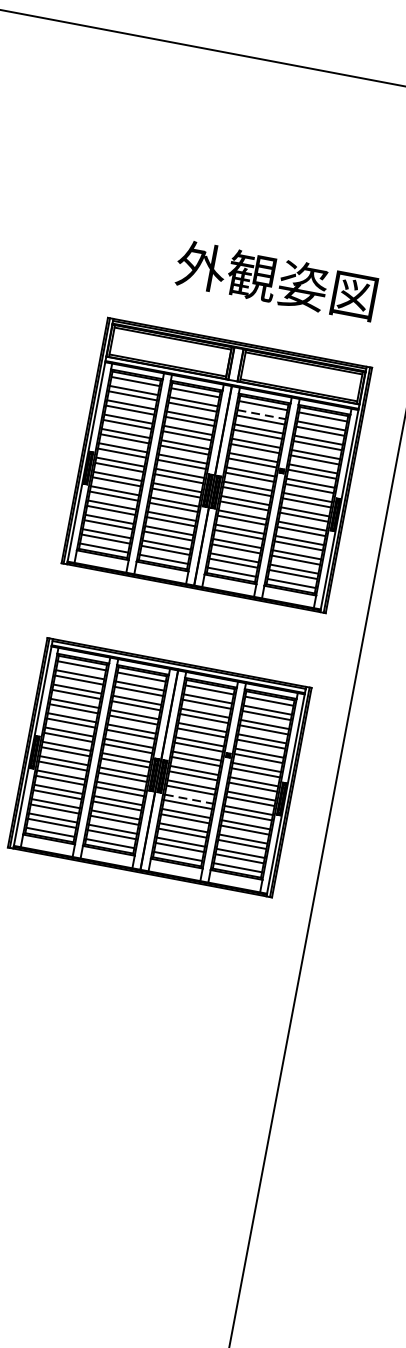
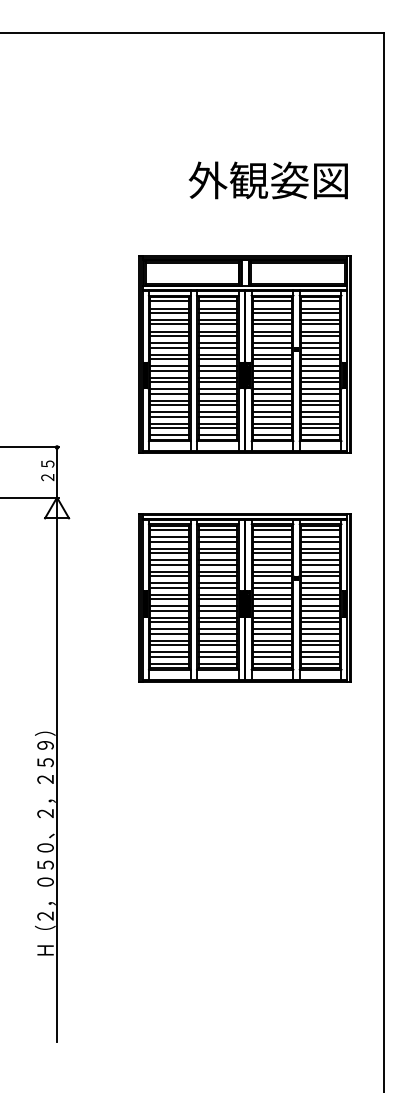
text: (275, 280) -> (267, 180), moved
line: (262, 414) -> (273, 308), dashed -> solid
line: (190, 798) -> (273, 617), dashed -> solid

